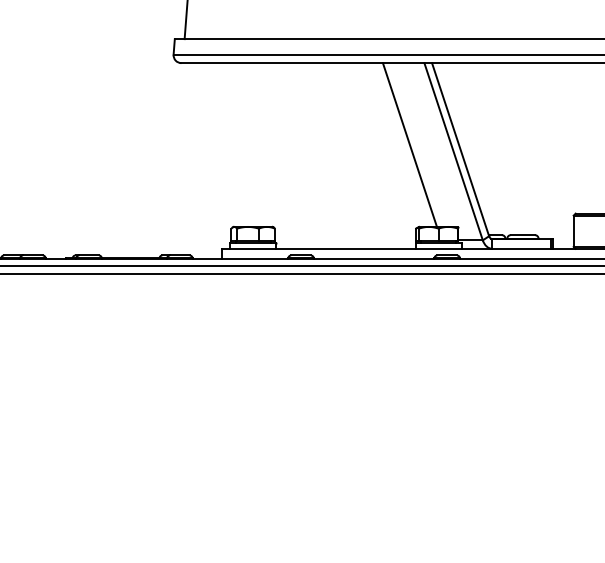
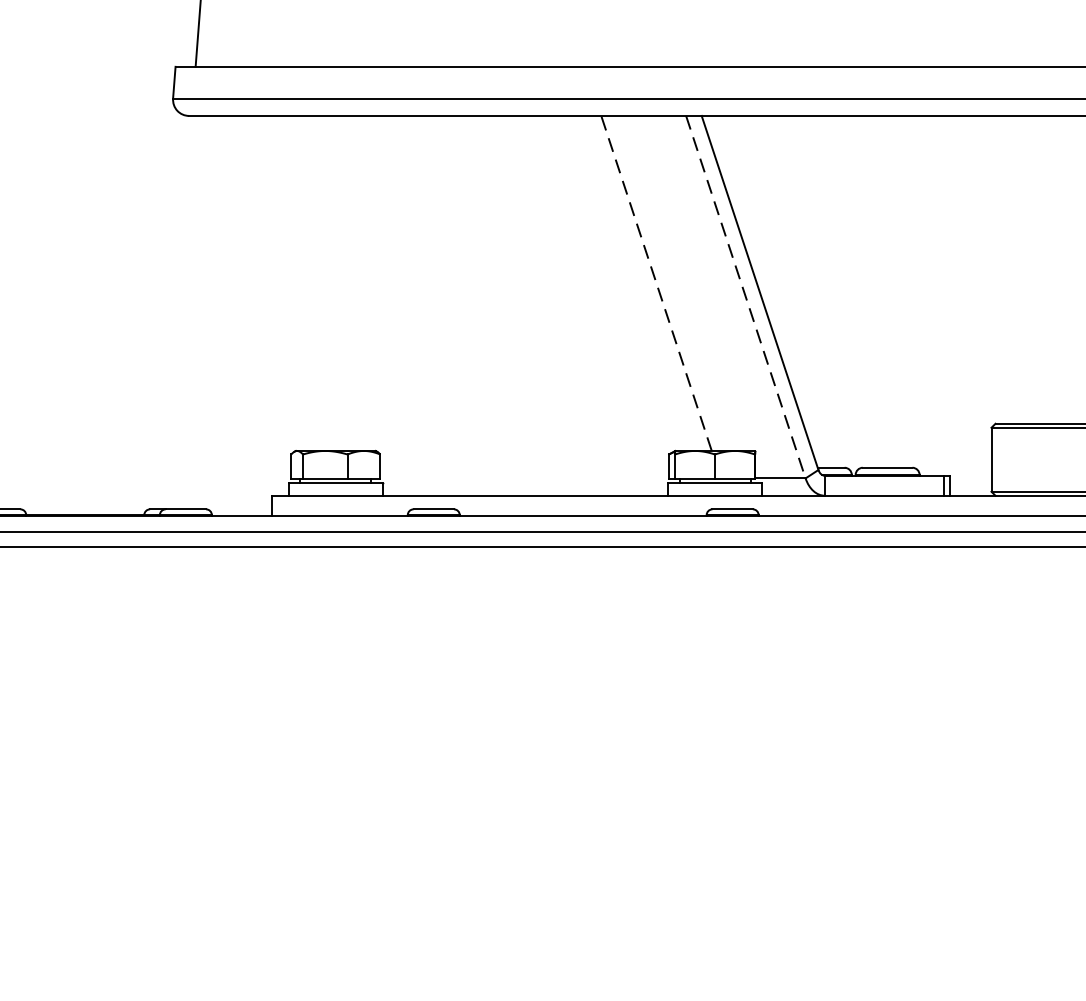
line: (409, 144) -> (655, 282), solid -> dashed
line: (453, 152) -> (745, 298), solid -> dashed

